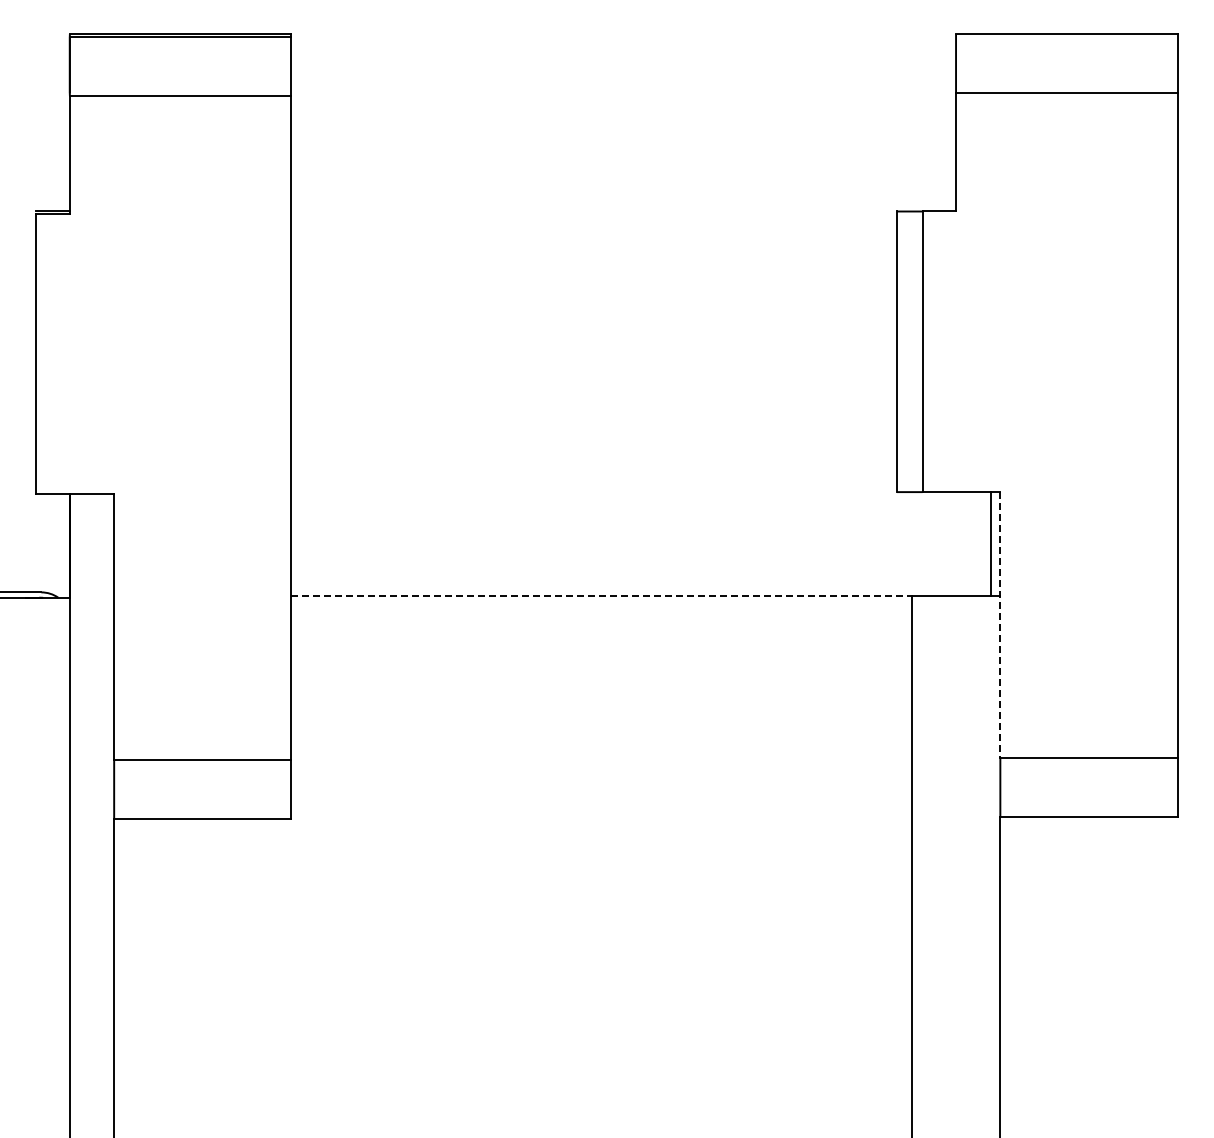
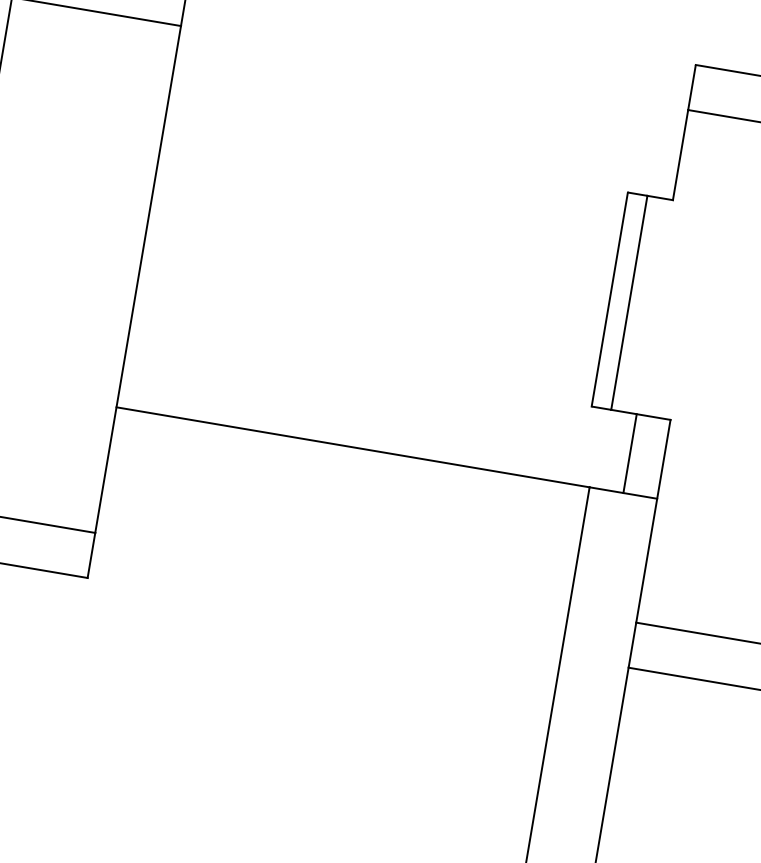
line: (991, 543) -> (630, 453), moved
line: (602, 595) -> (353, 447), dashed -> solid
line: (1000, 625) -> (653, 521), dashed -> solid

